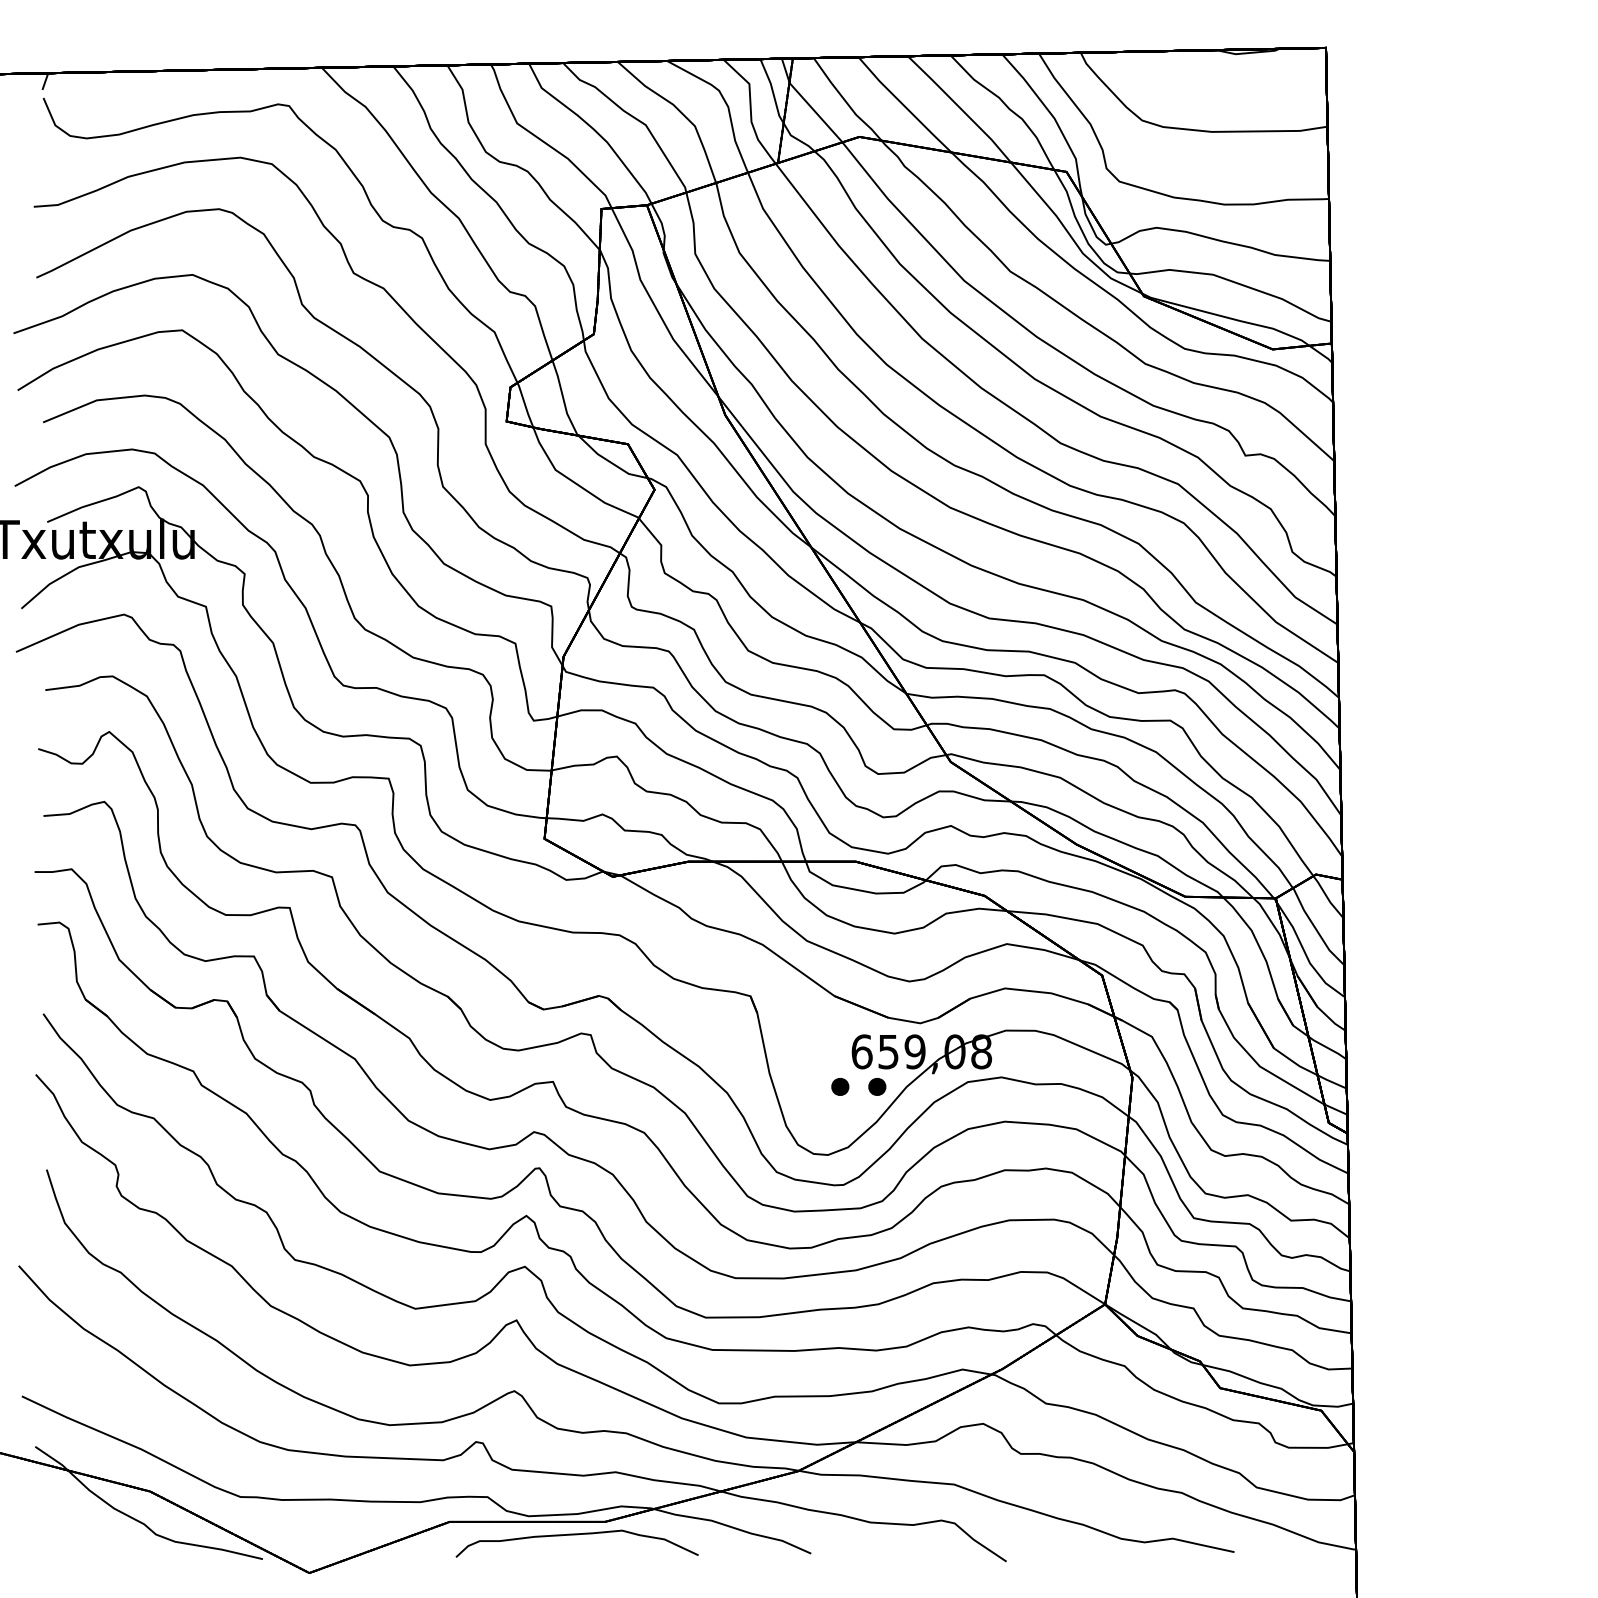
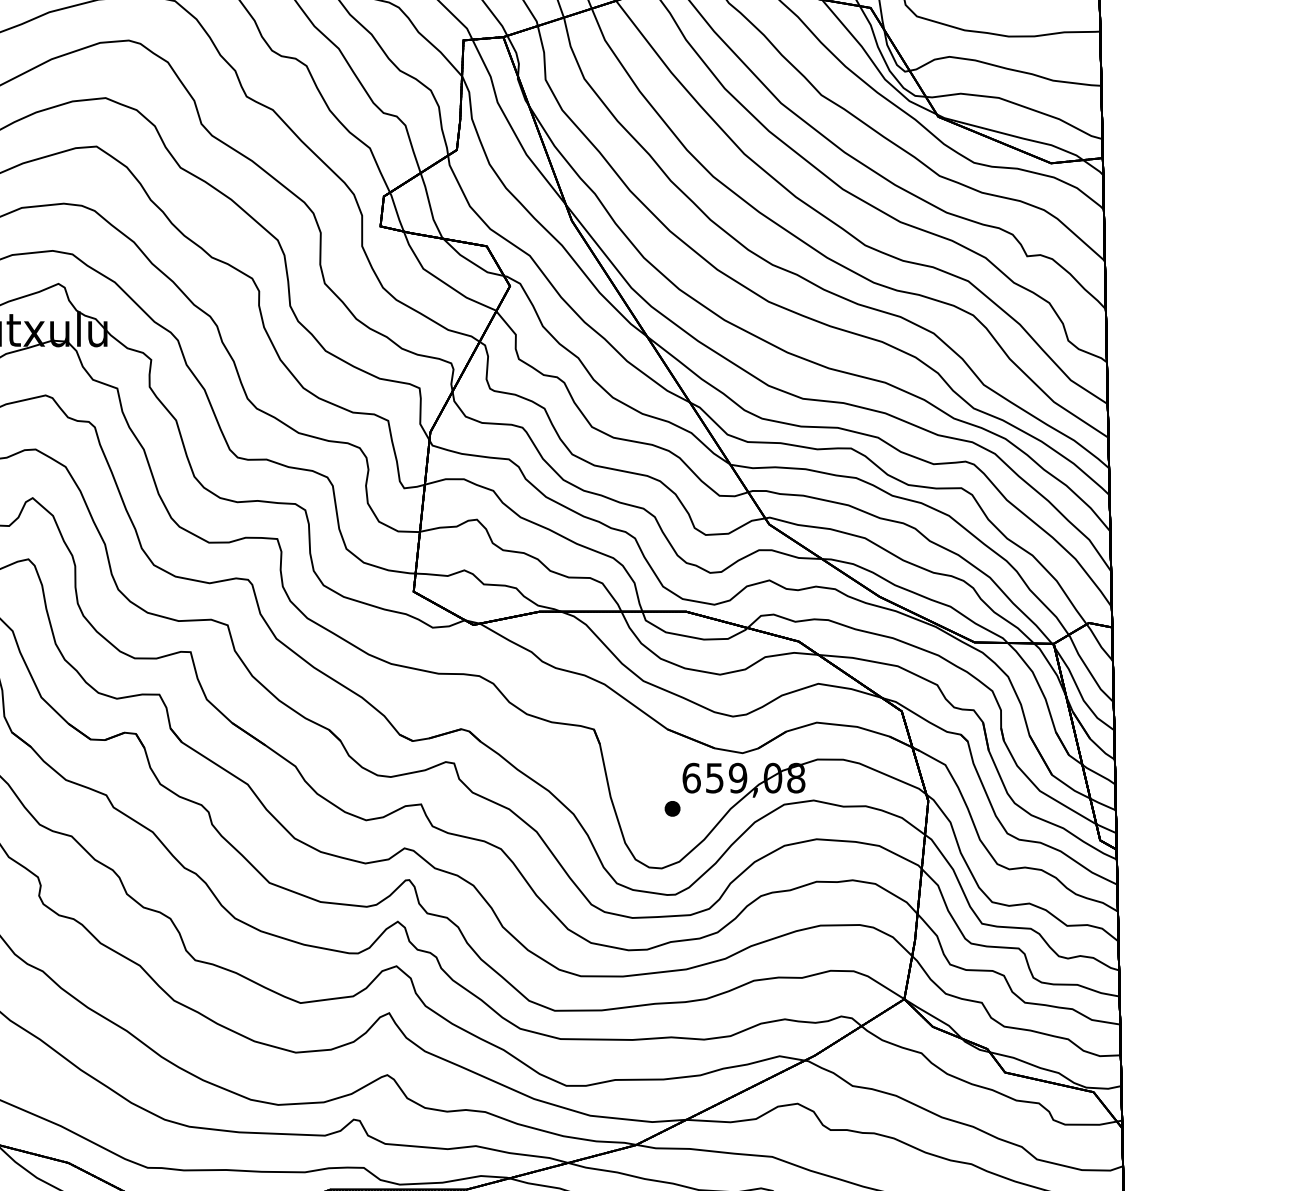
part: (877, 1086) -> (705, 808), removed

